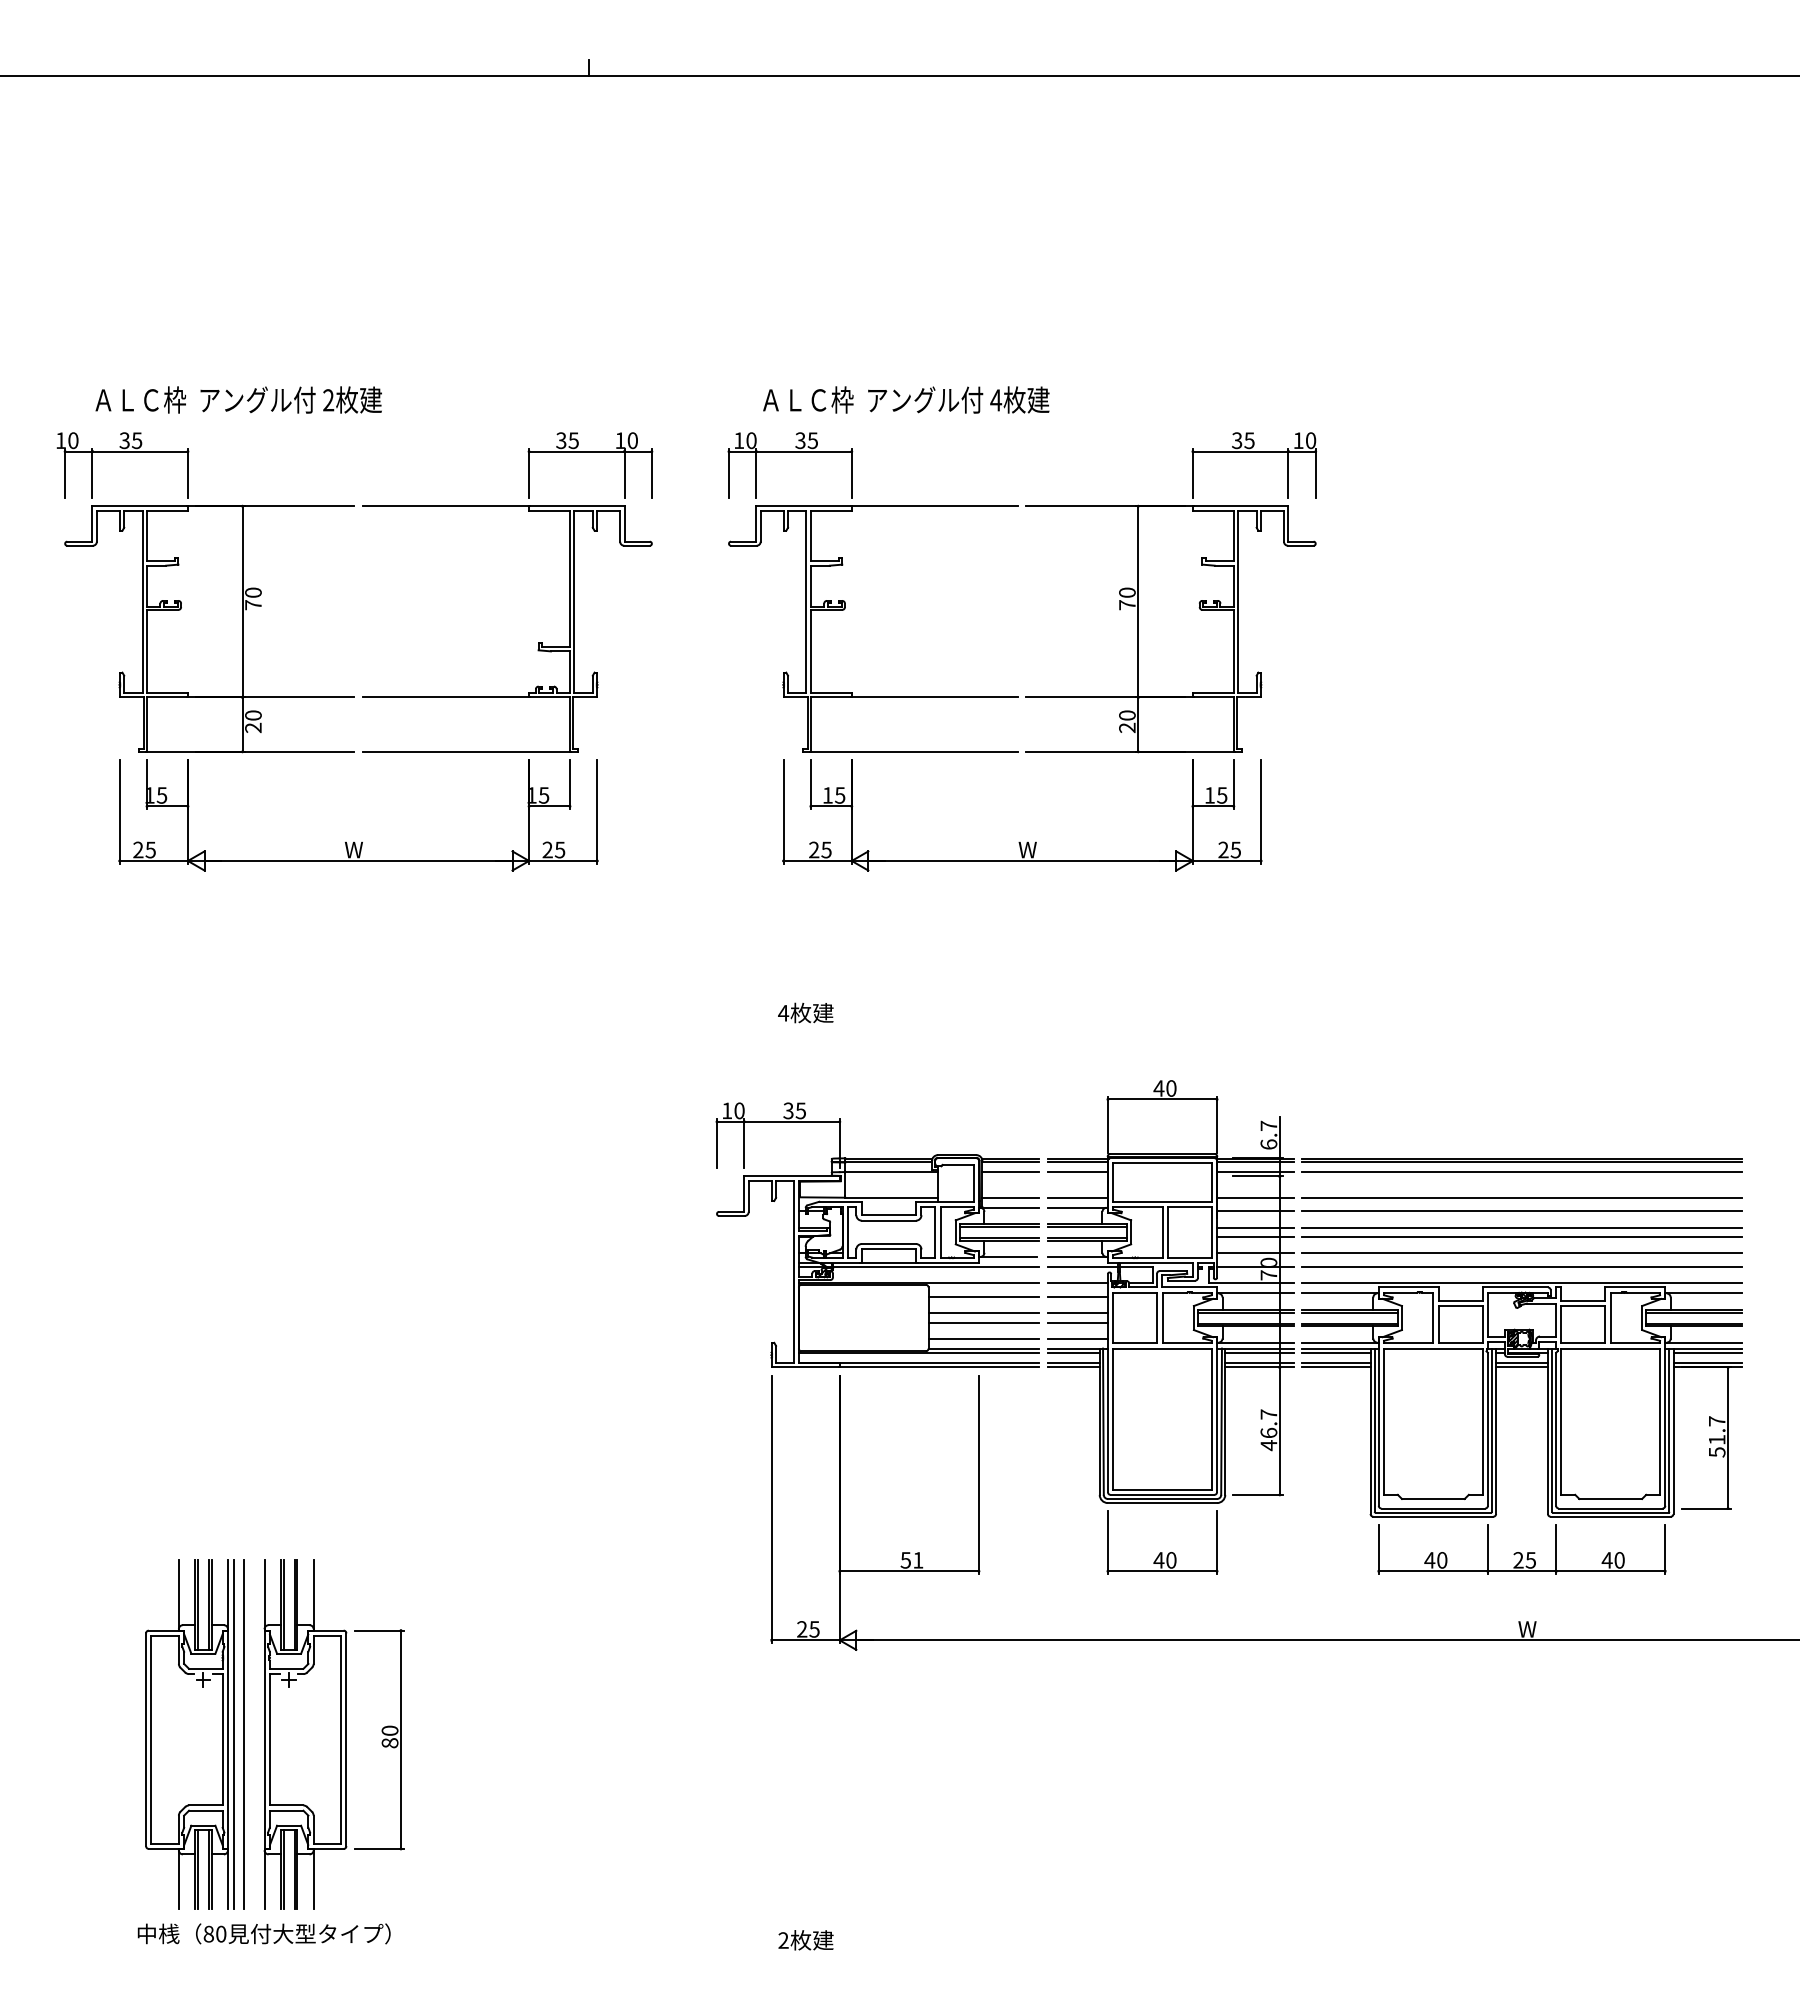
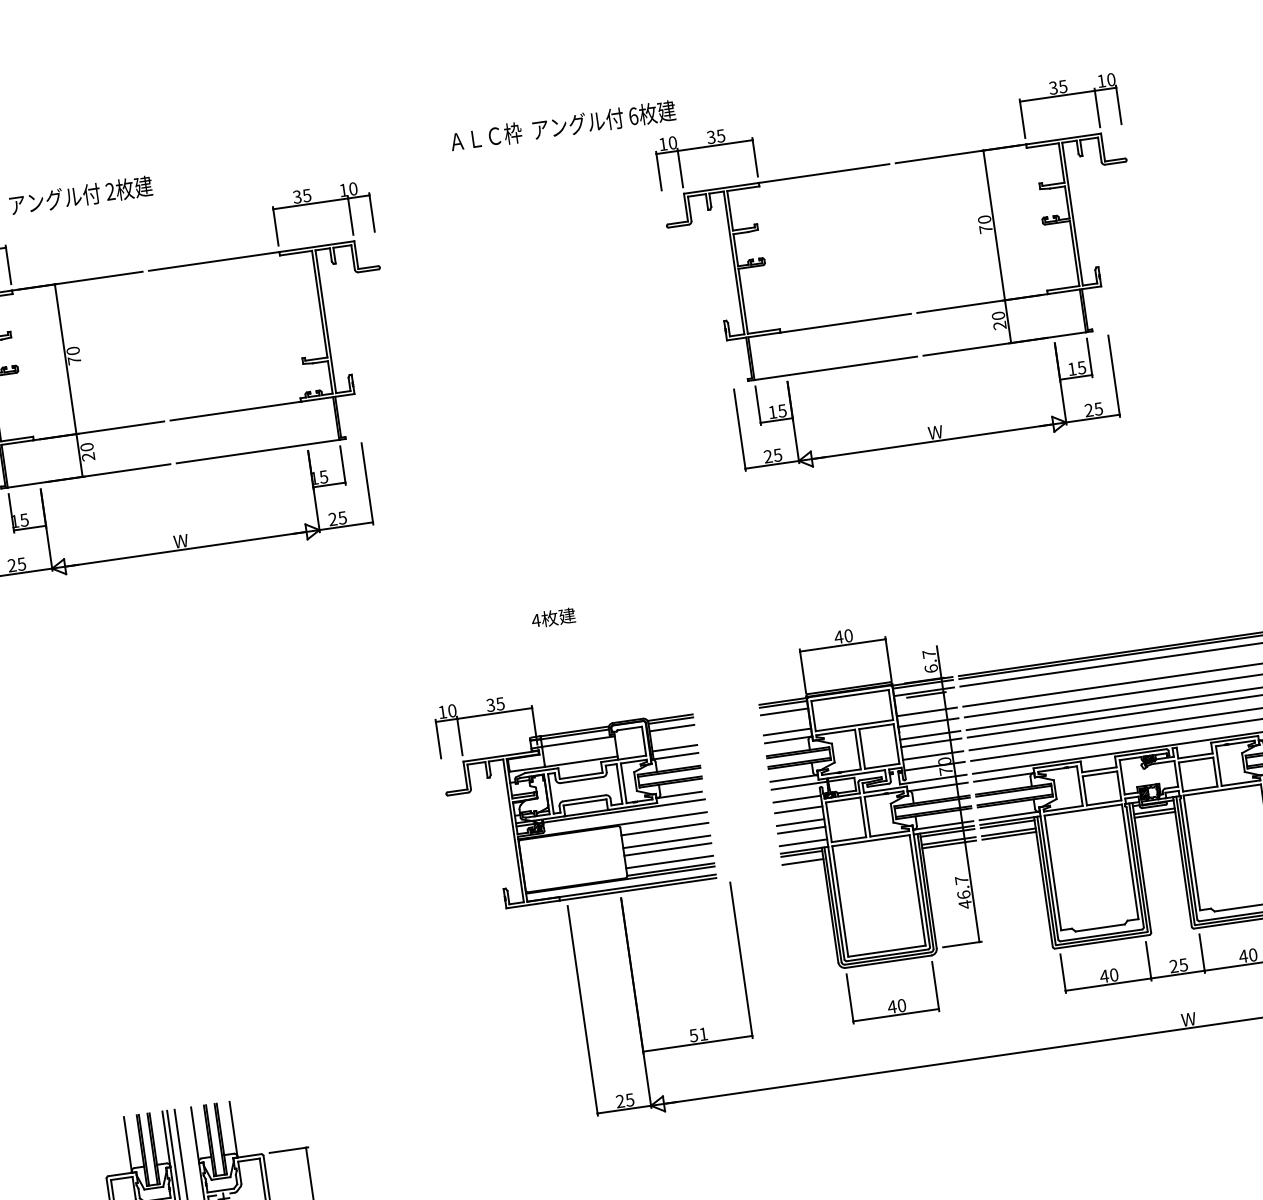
text: (996, 400) -> (633, 116), 4 -> 6
part: (1018, 696) -> (911, 313), moved
part: (877, 1234) -> (574, 792), moved
line: (1073, 1367) -> (803, 865), removed

